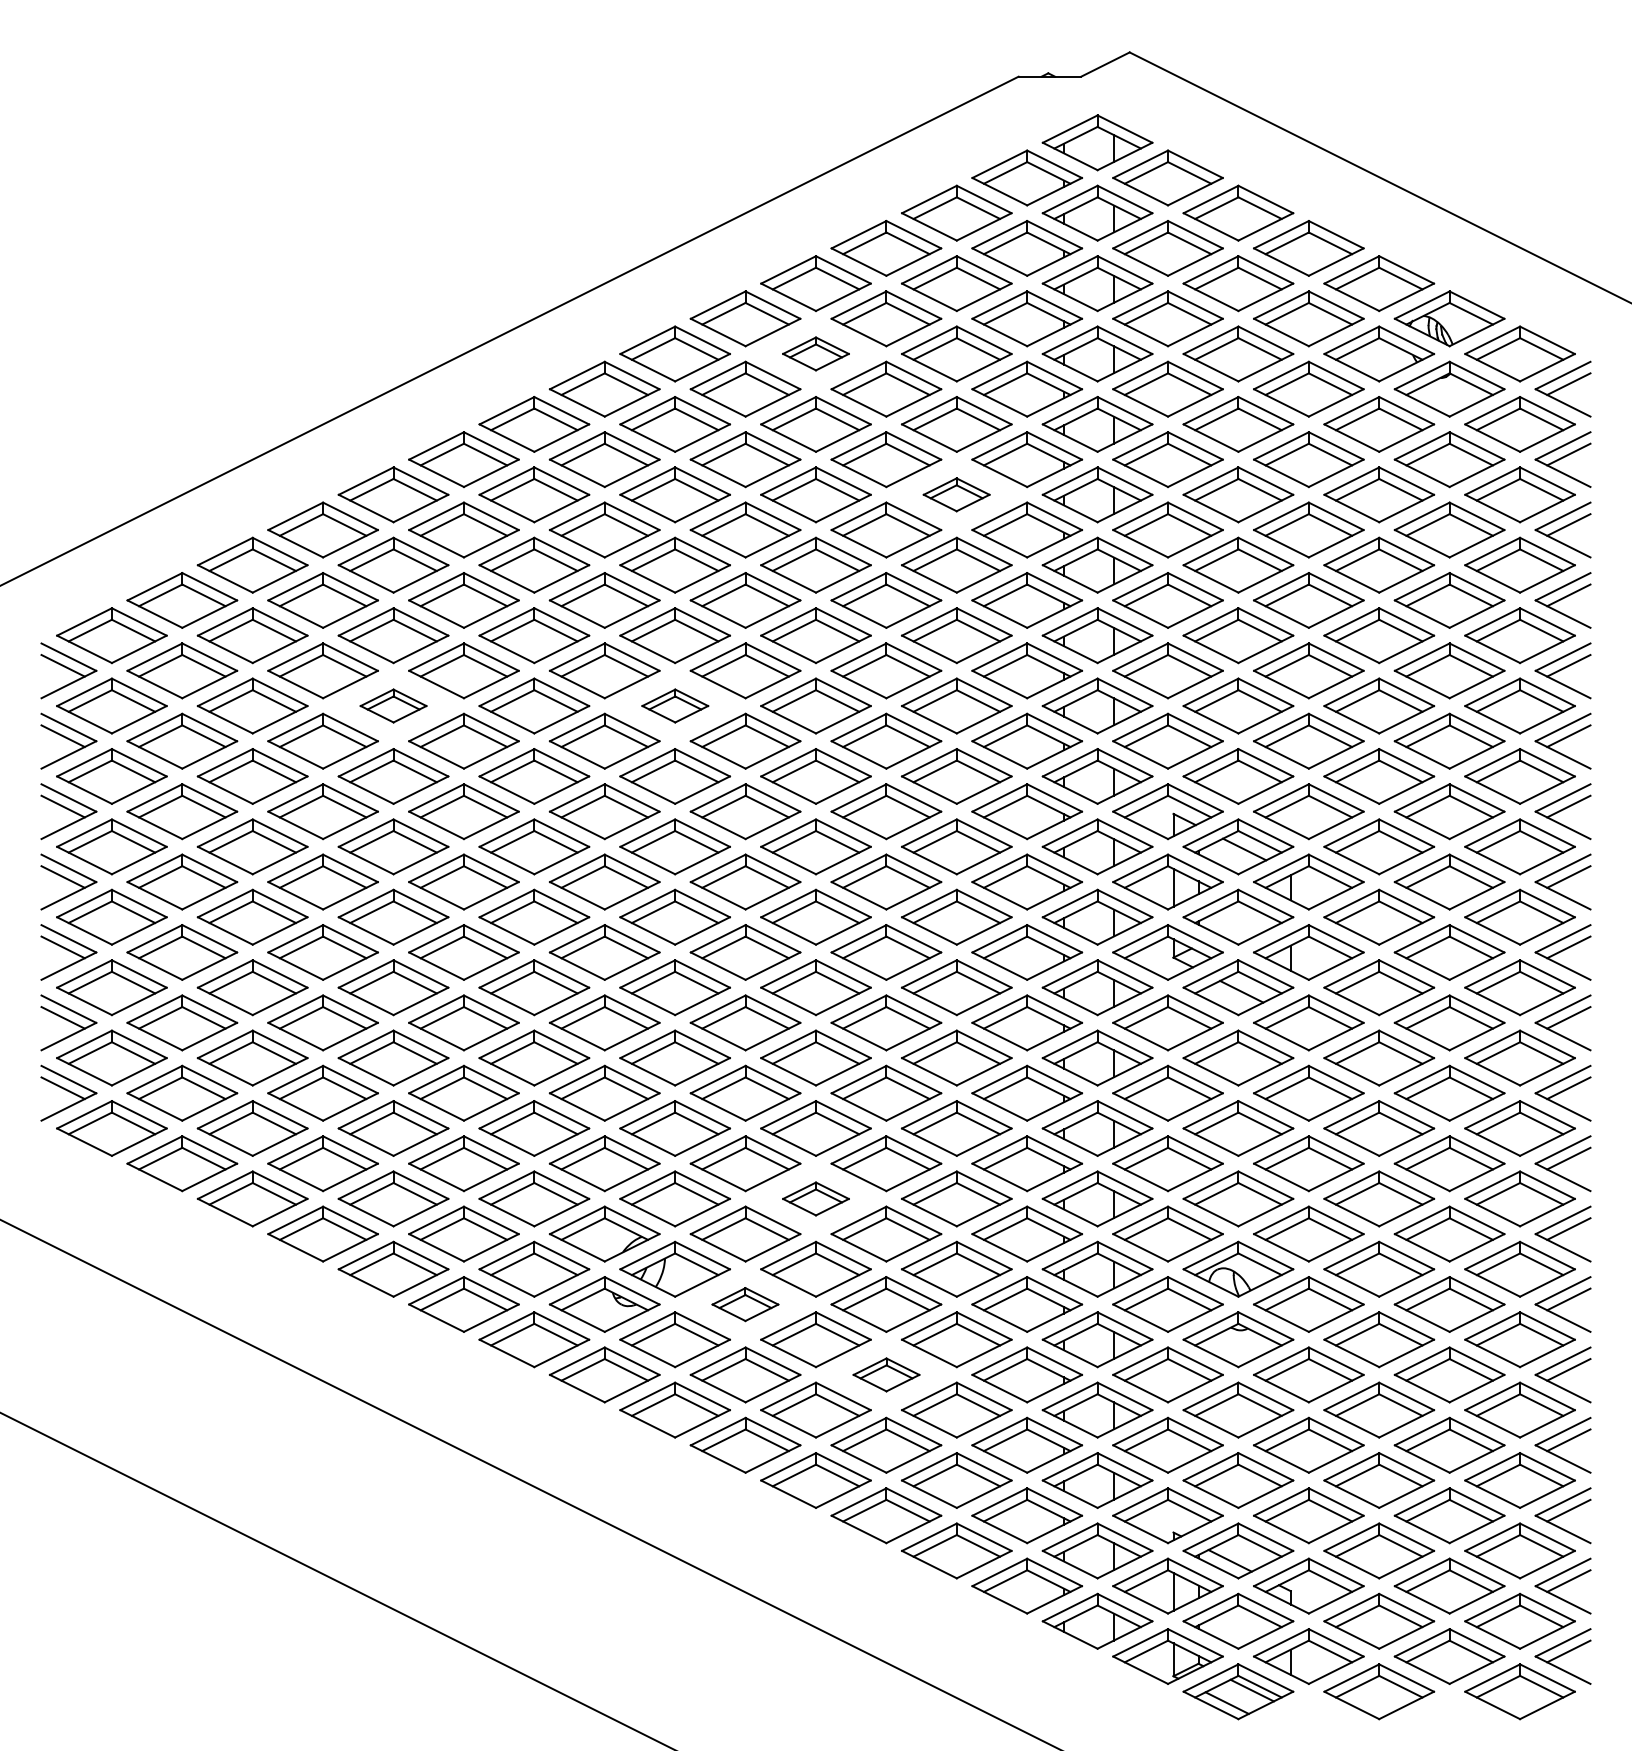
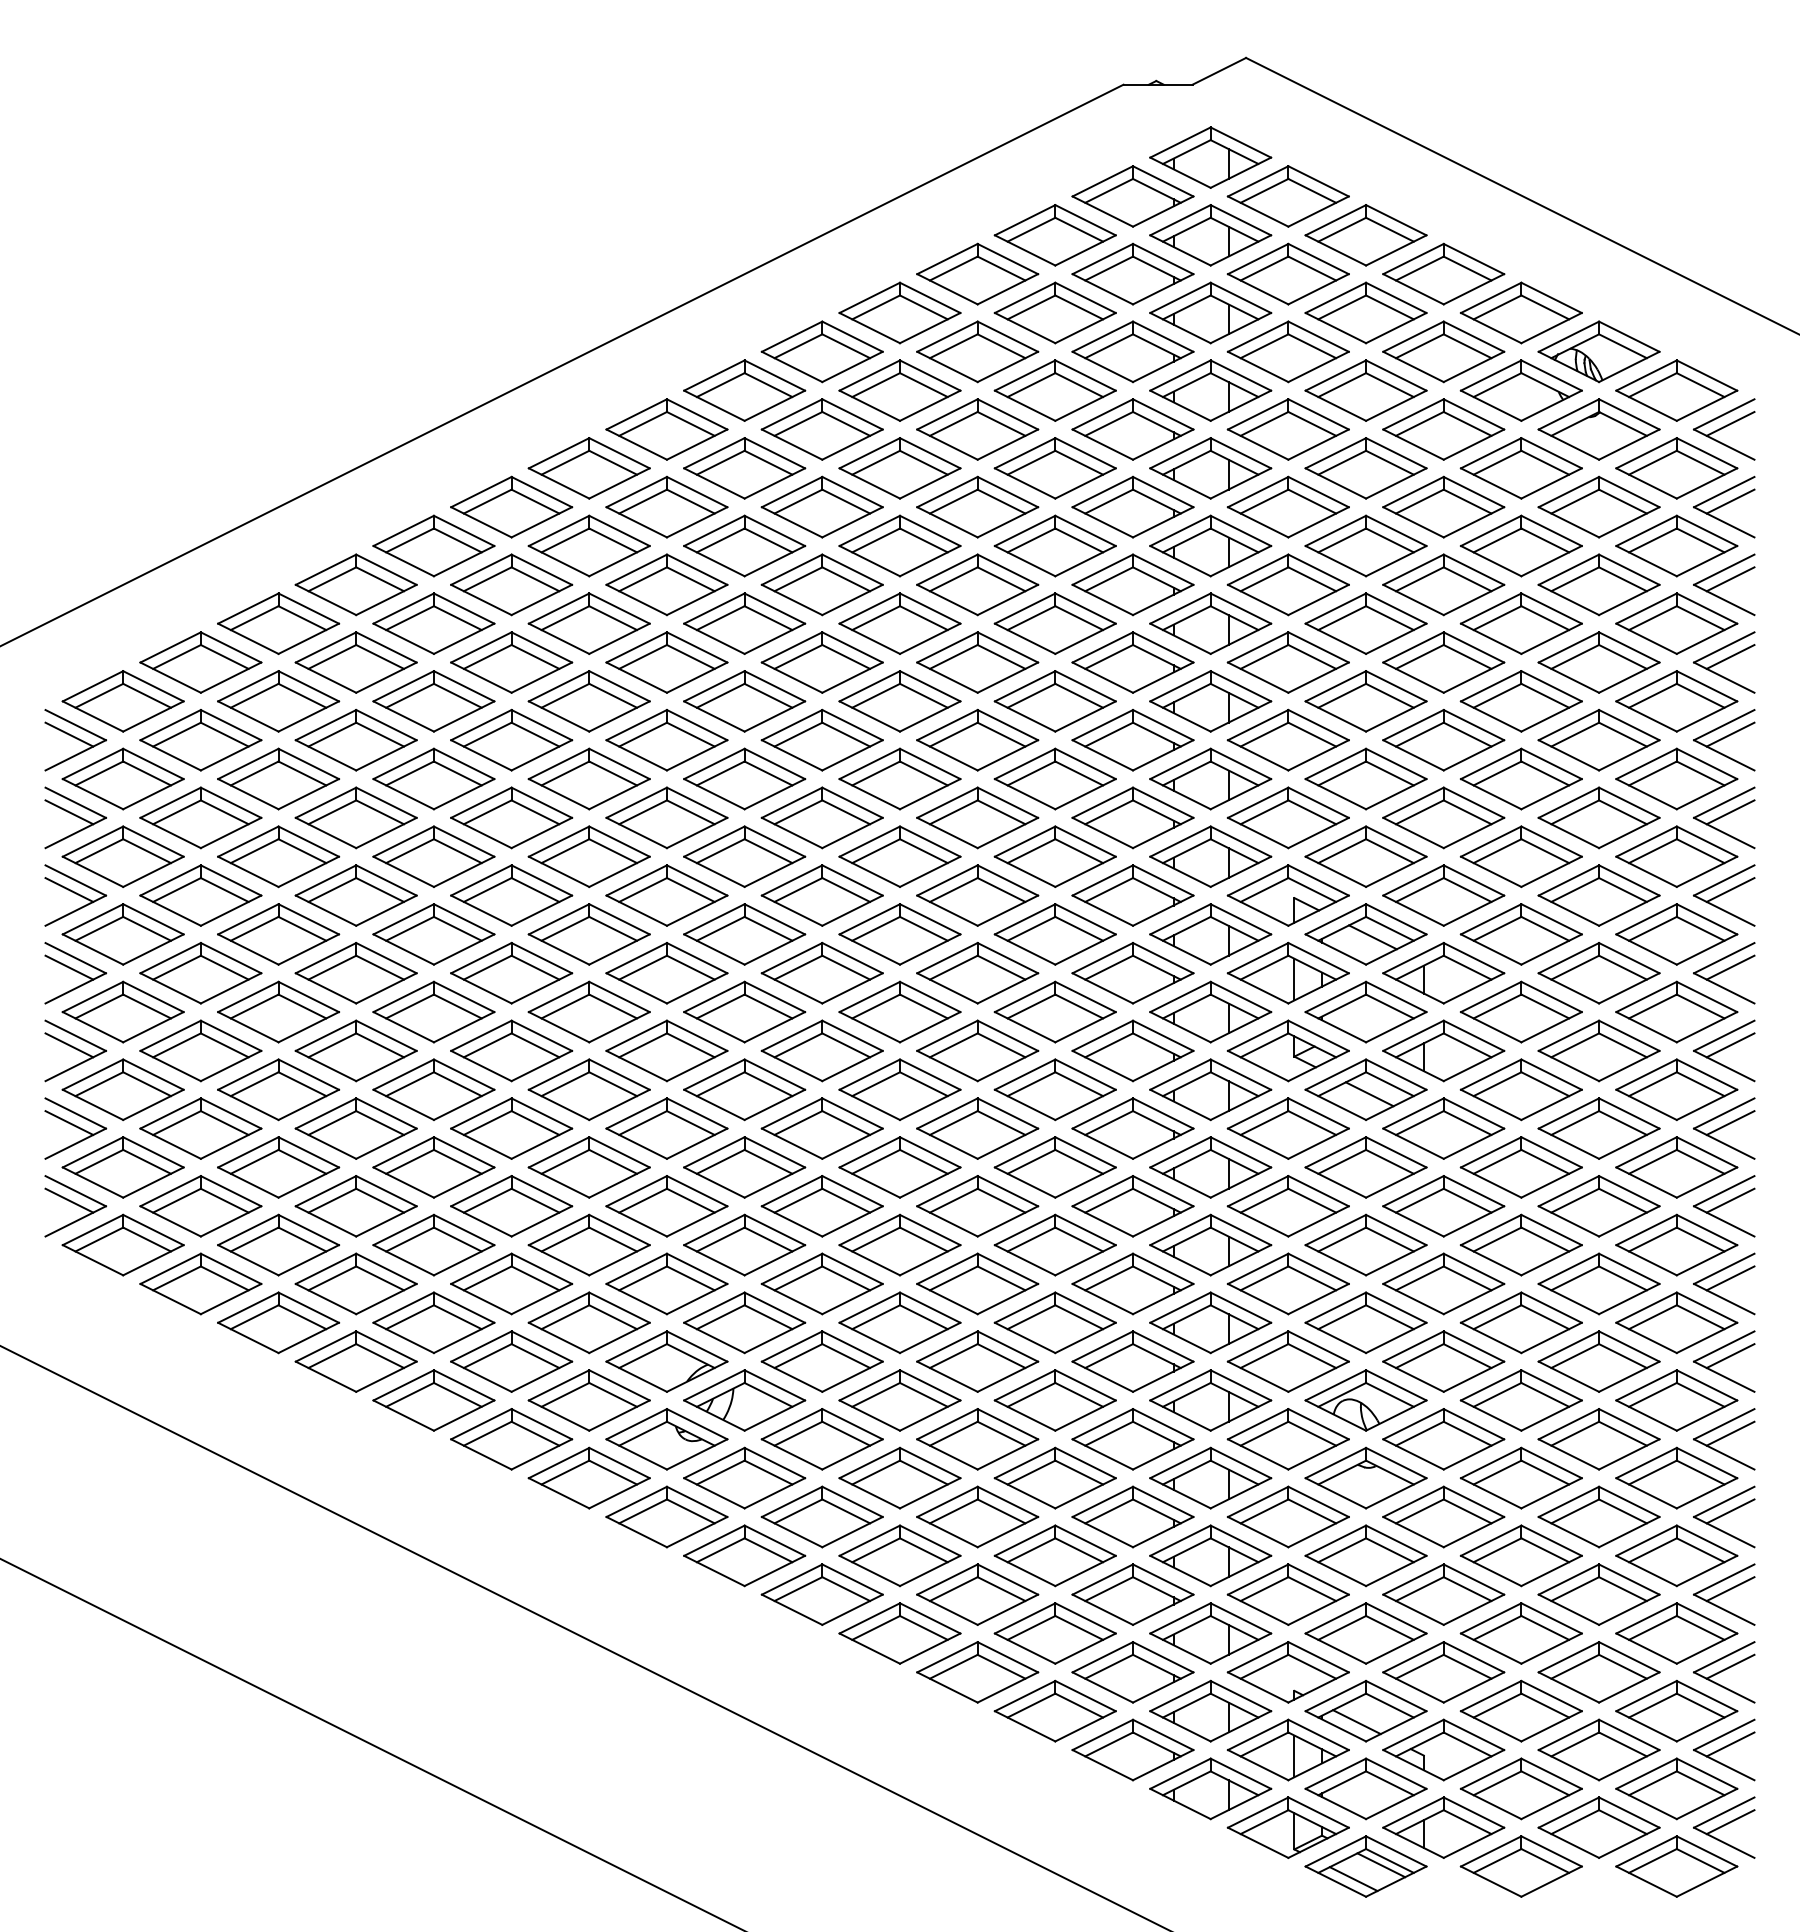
part: (815, 353) -> (899, 390), size x1.67
part: (956, 494) -> (1054, 545), size x1.67
part: (393, 705) -> (433, 778), size x1.67
part: (675, 705) -> (744, 778), size x1.67
part: (815, 1198) -> (899, 1322), size x1.67
part: (744, 1304) -> (821, 1439), size x1.67
part: (886, 1374) -> (977, 1516), size x1.67

